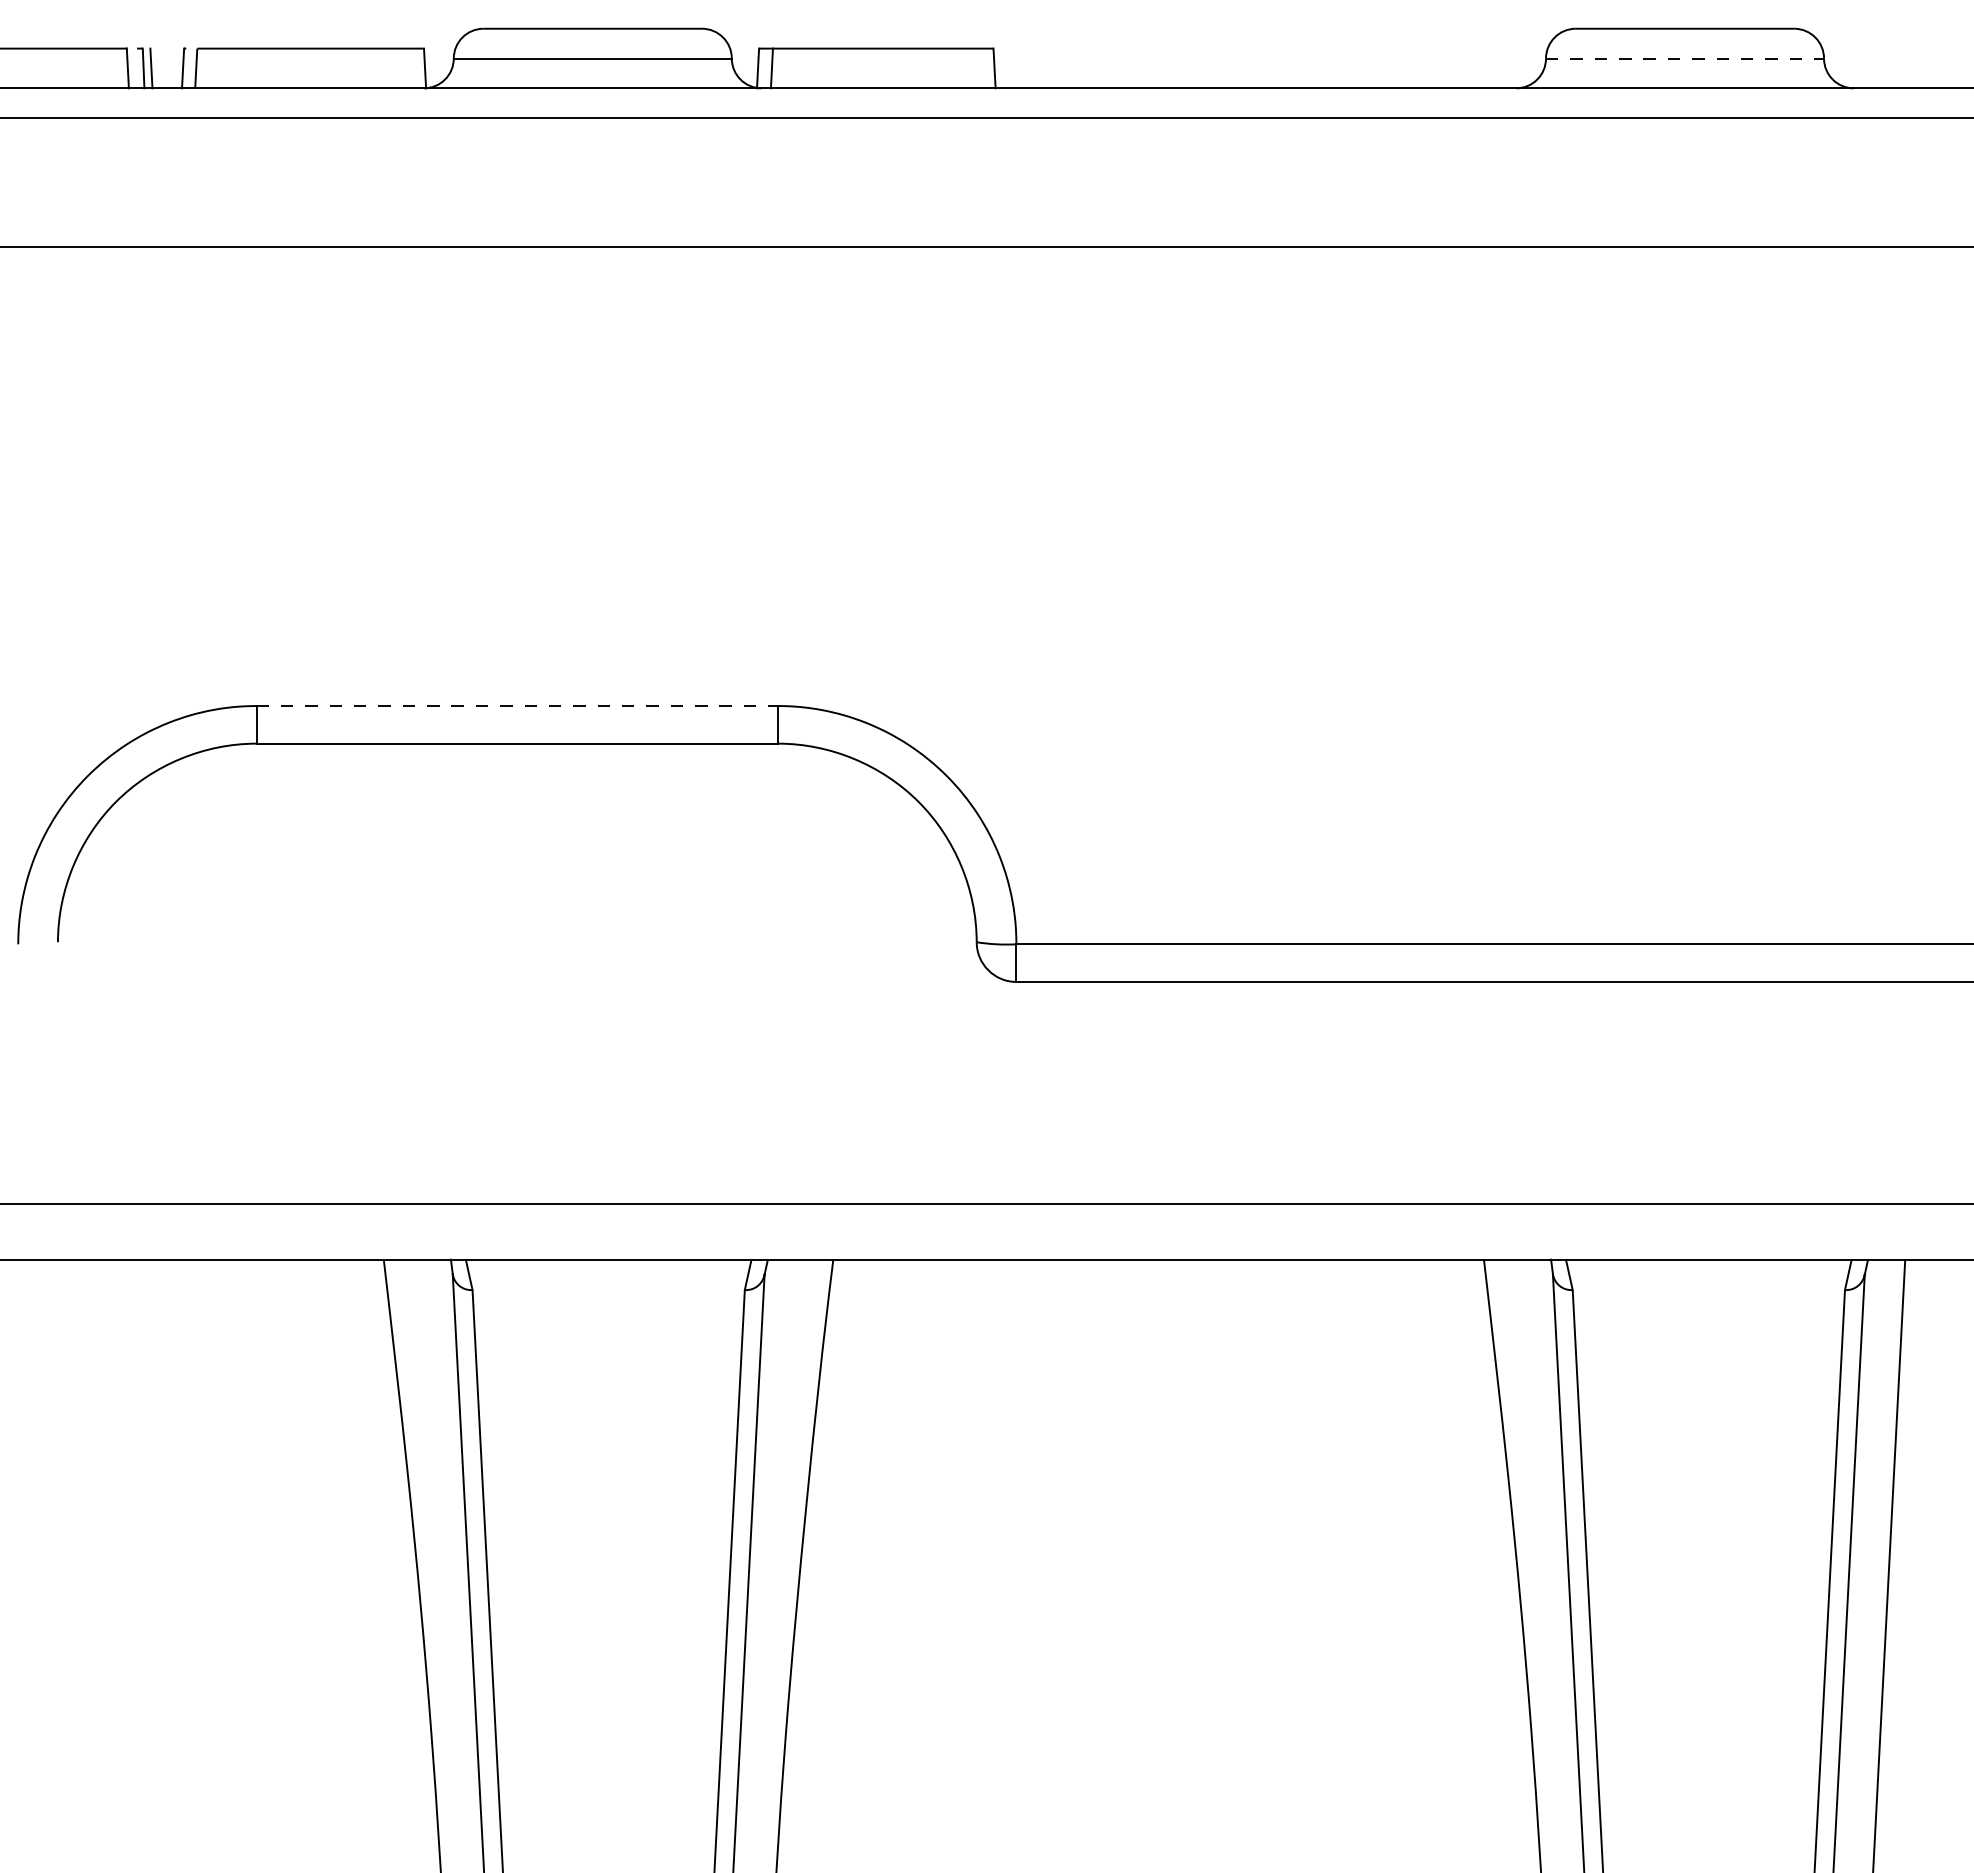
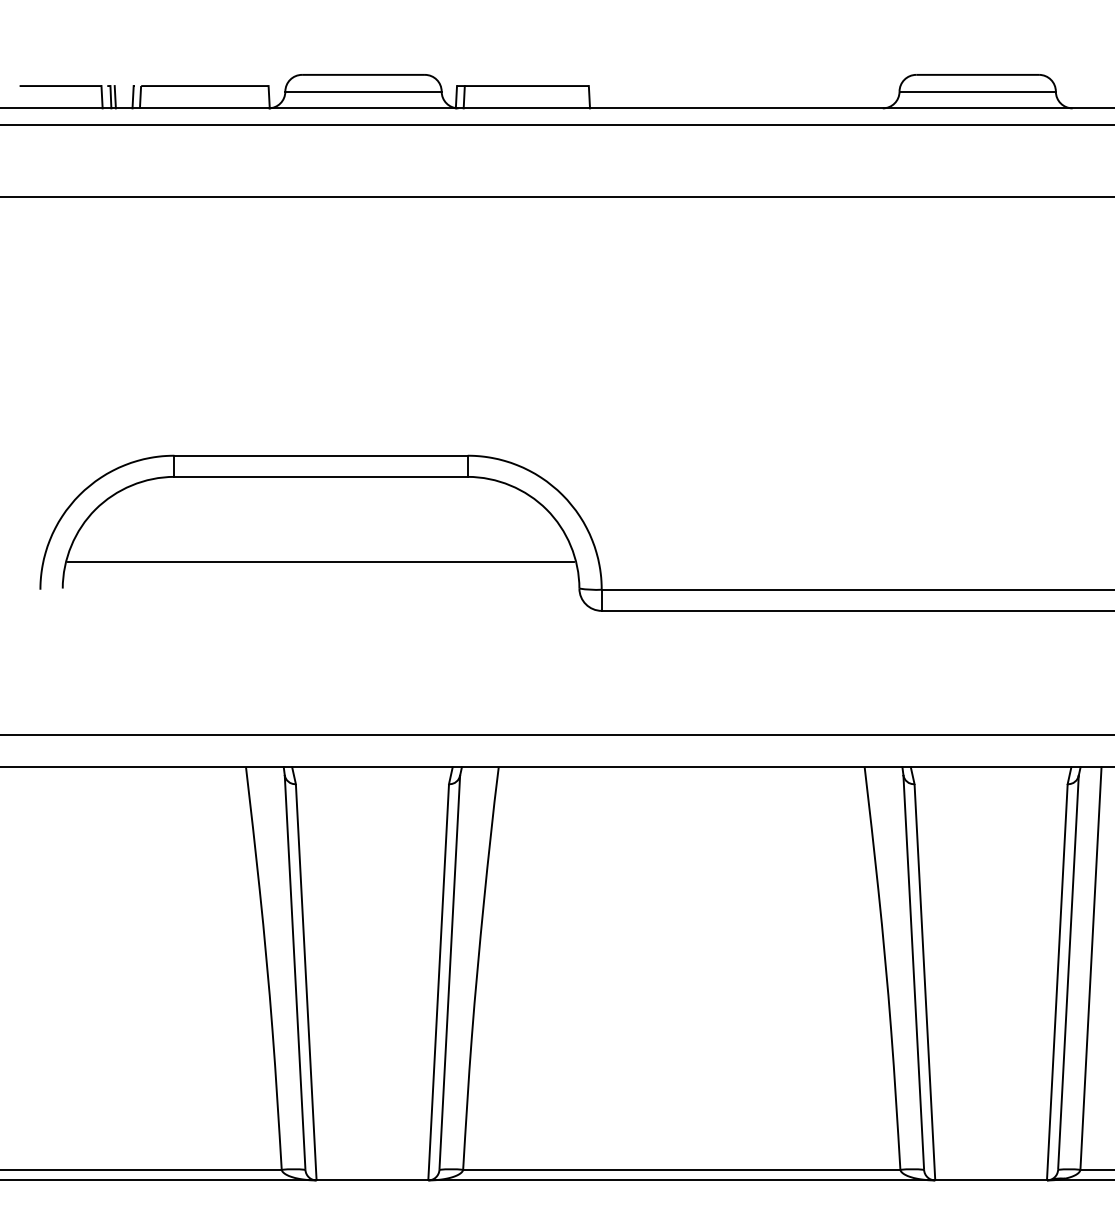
line: (1686, 58) -> (978, 91), dashed -> solid
line: (518, 705) -> (321, 455), dashed -> solid
line: (516, 894) -> (320, 561), added

